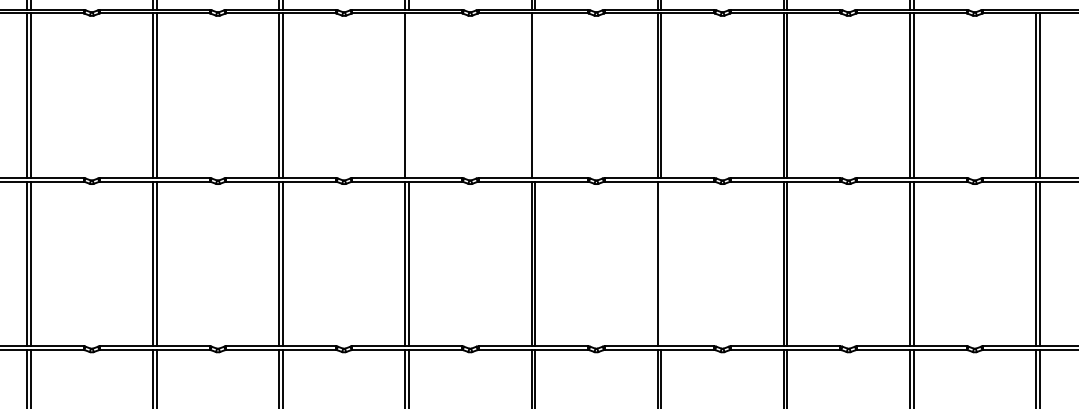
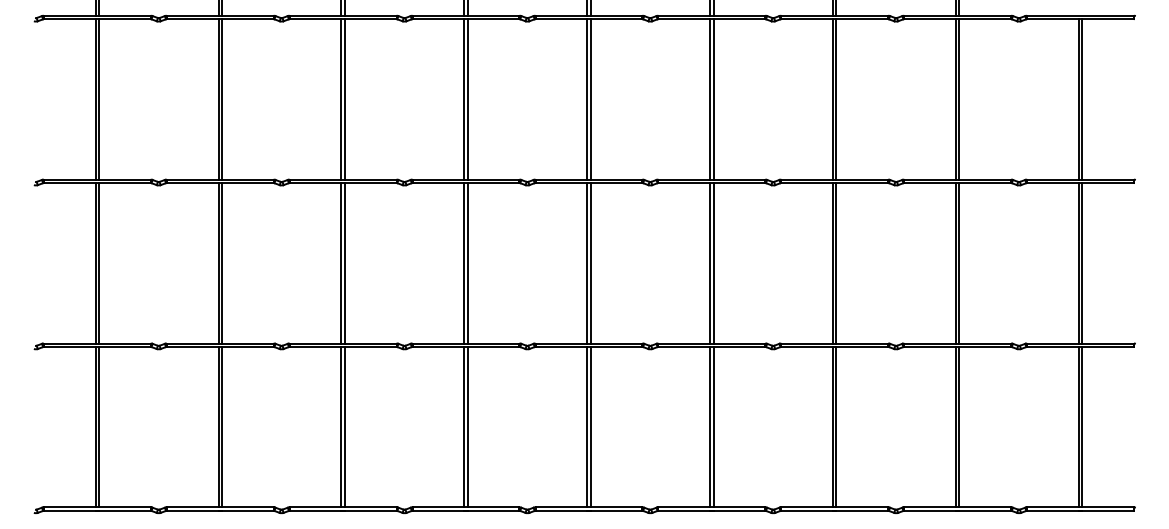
line: (408, 95) -> (467, 99), added
line: (534, 95) -> (590, 99), added
line: (661, 264) -> (713, 263), added

